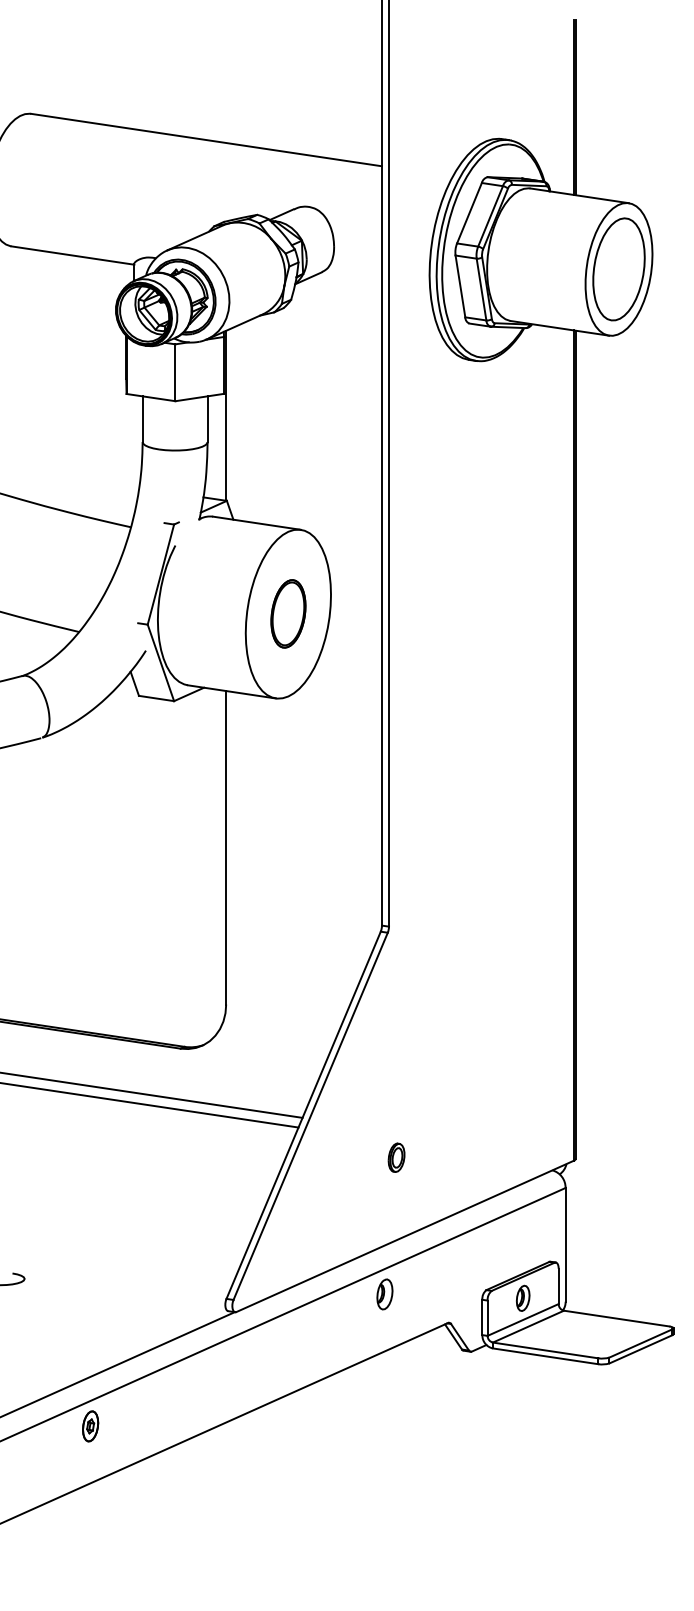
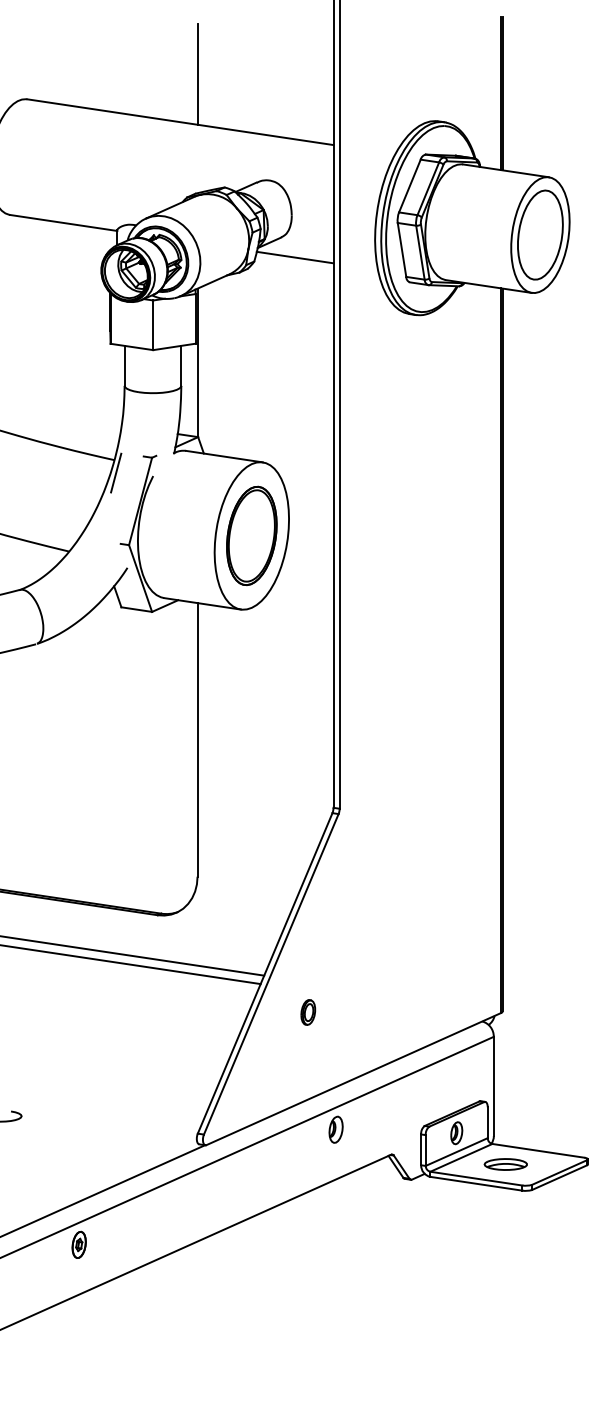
line: (226, 84) -> (197, 73), added
line: (337, 295) -> (294, 257), added
line: (133, 541) -> (116, 472), added
part: (287, 613) -> (251, 535), size x1.67
part: (396, 1157) -> (308, 1012), moved
part: (579, 1334) -> (505, 1164), added

